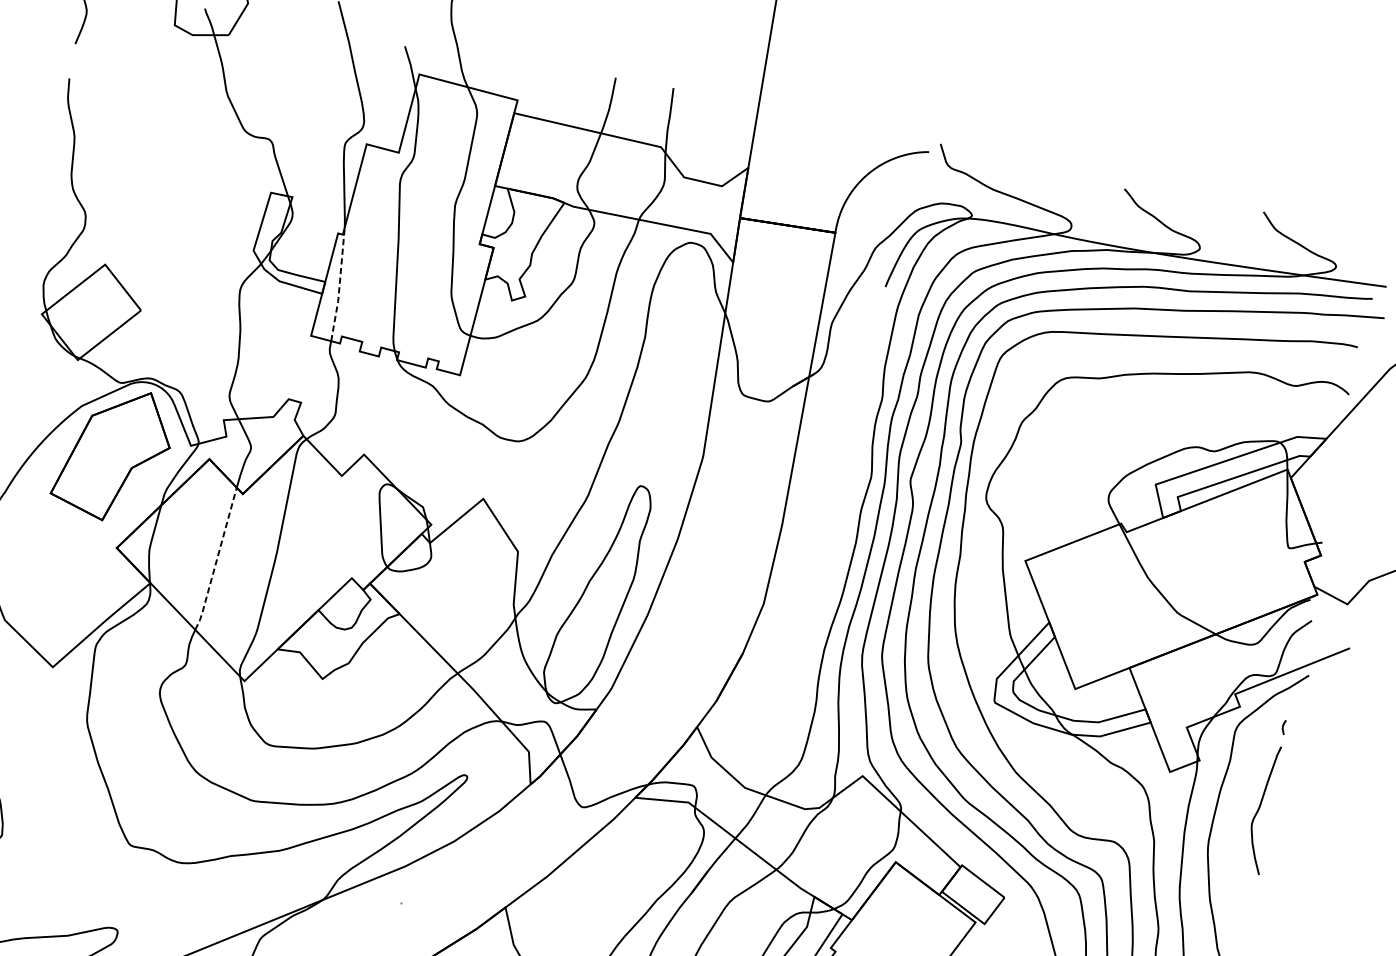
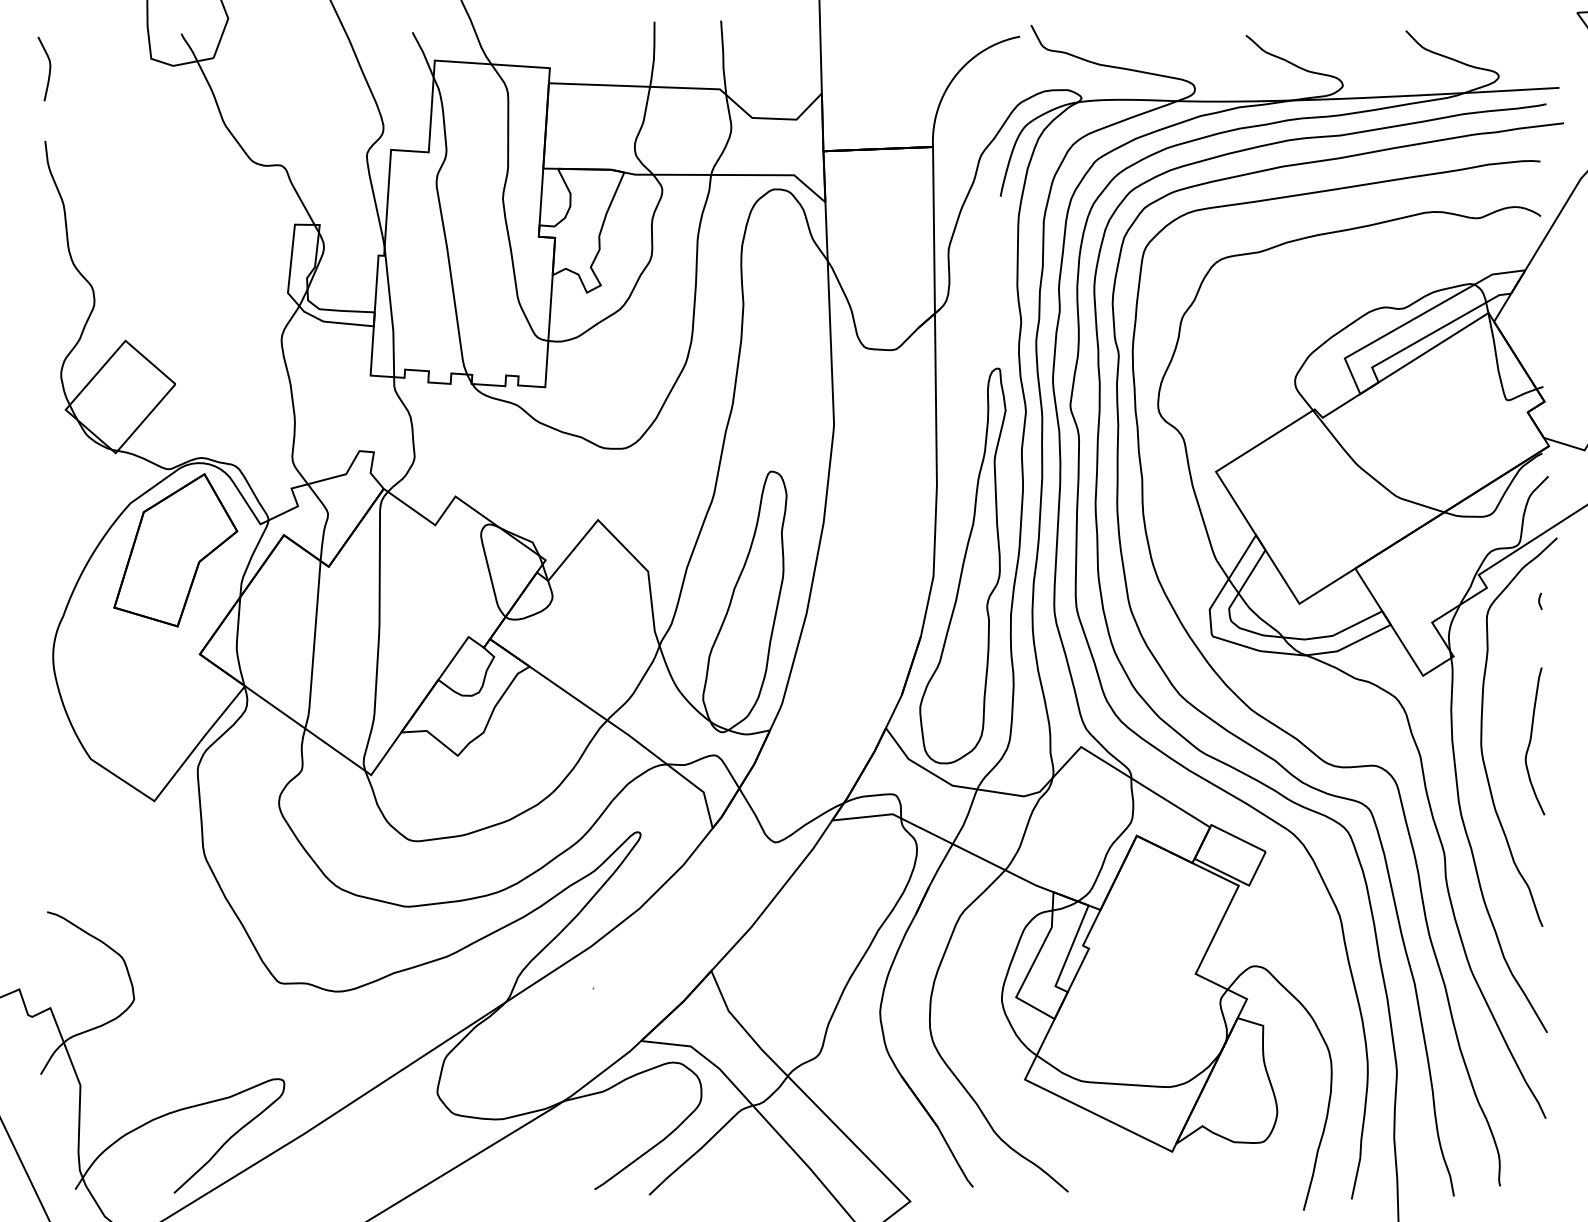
line: (339, 284) -> (391, 312), dashed -> solid
line: (217, 560) -> (314, 646), dashed -> solid
part: (790, 599) -> (962, 565), added
curve: (1260, 808) -> (1531, 740), moved

